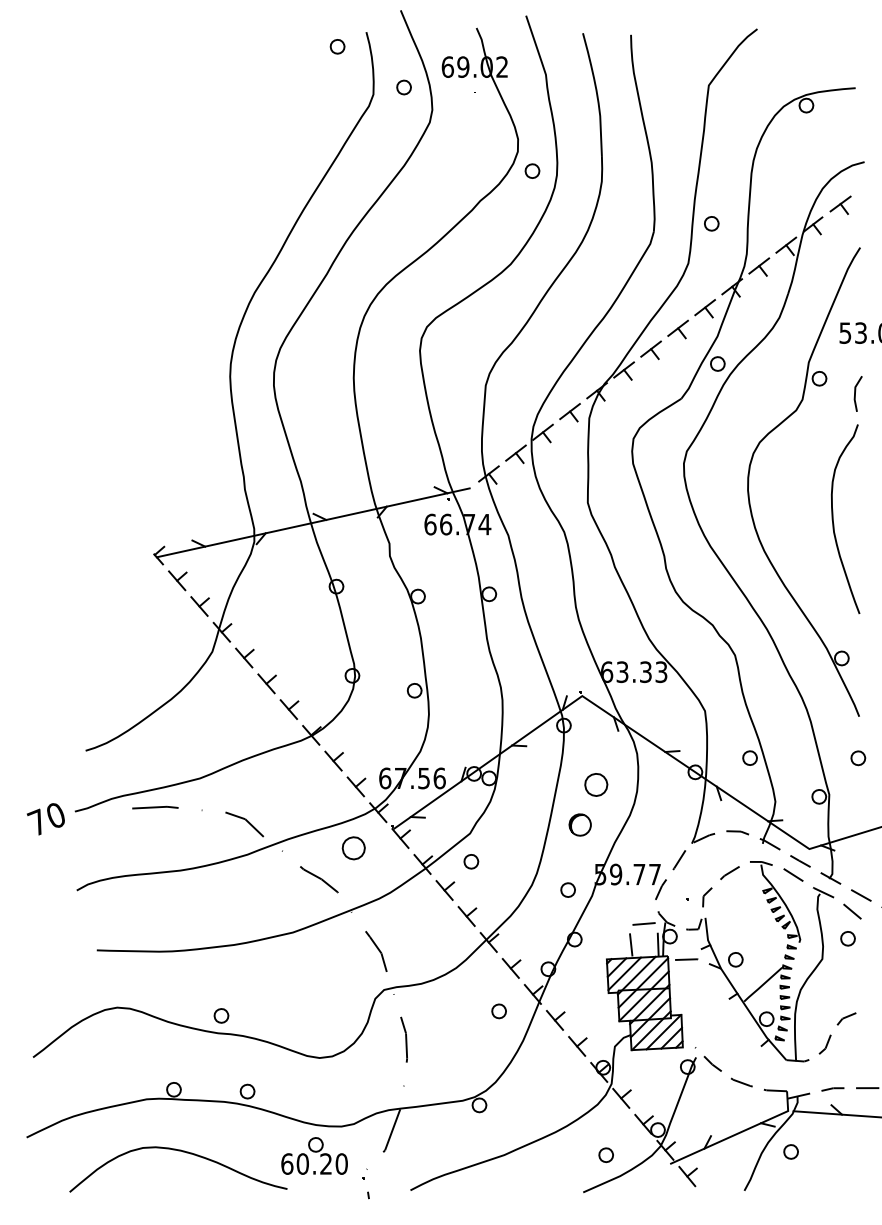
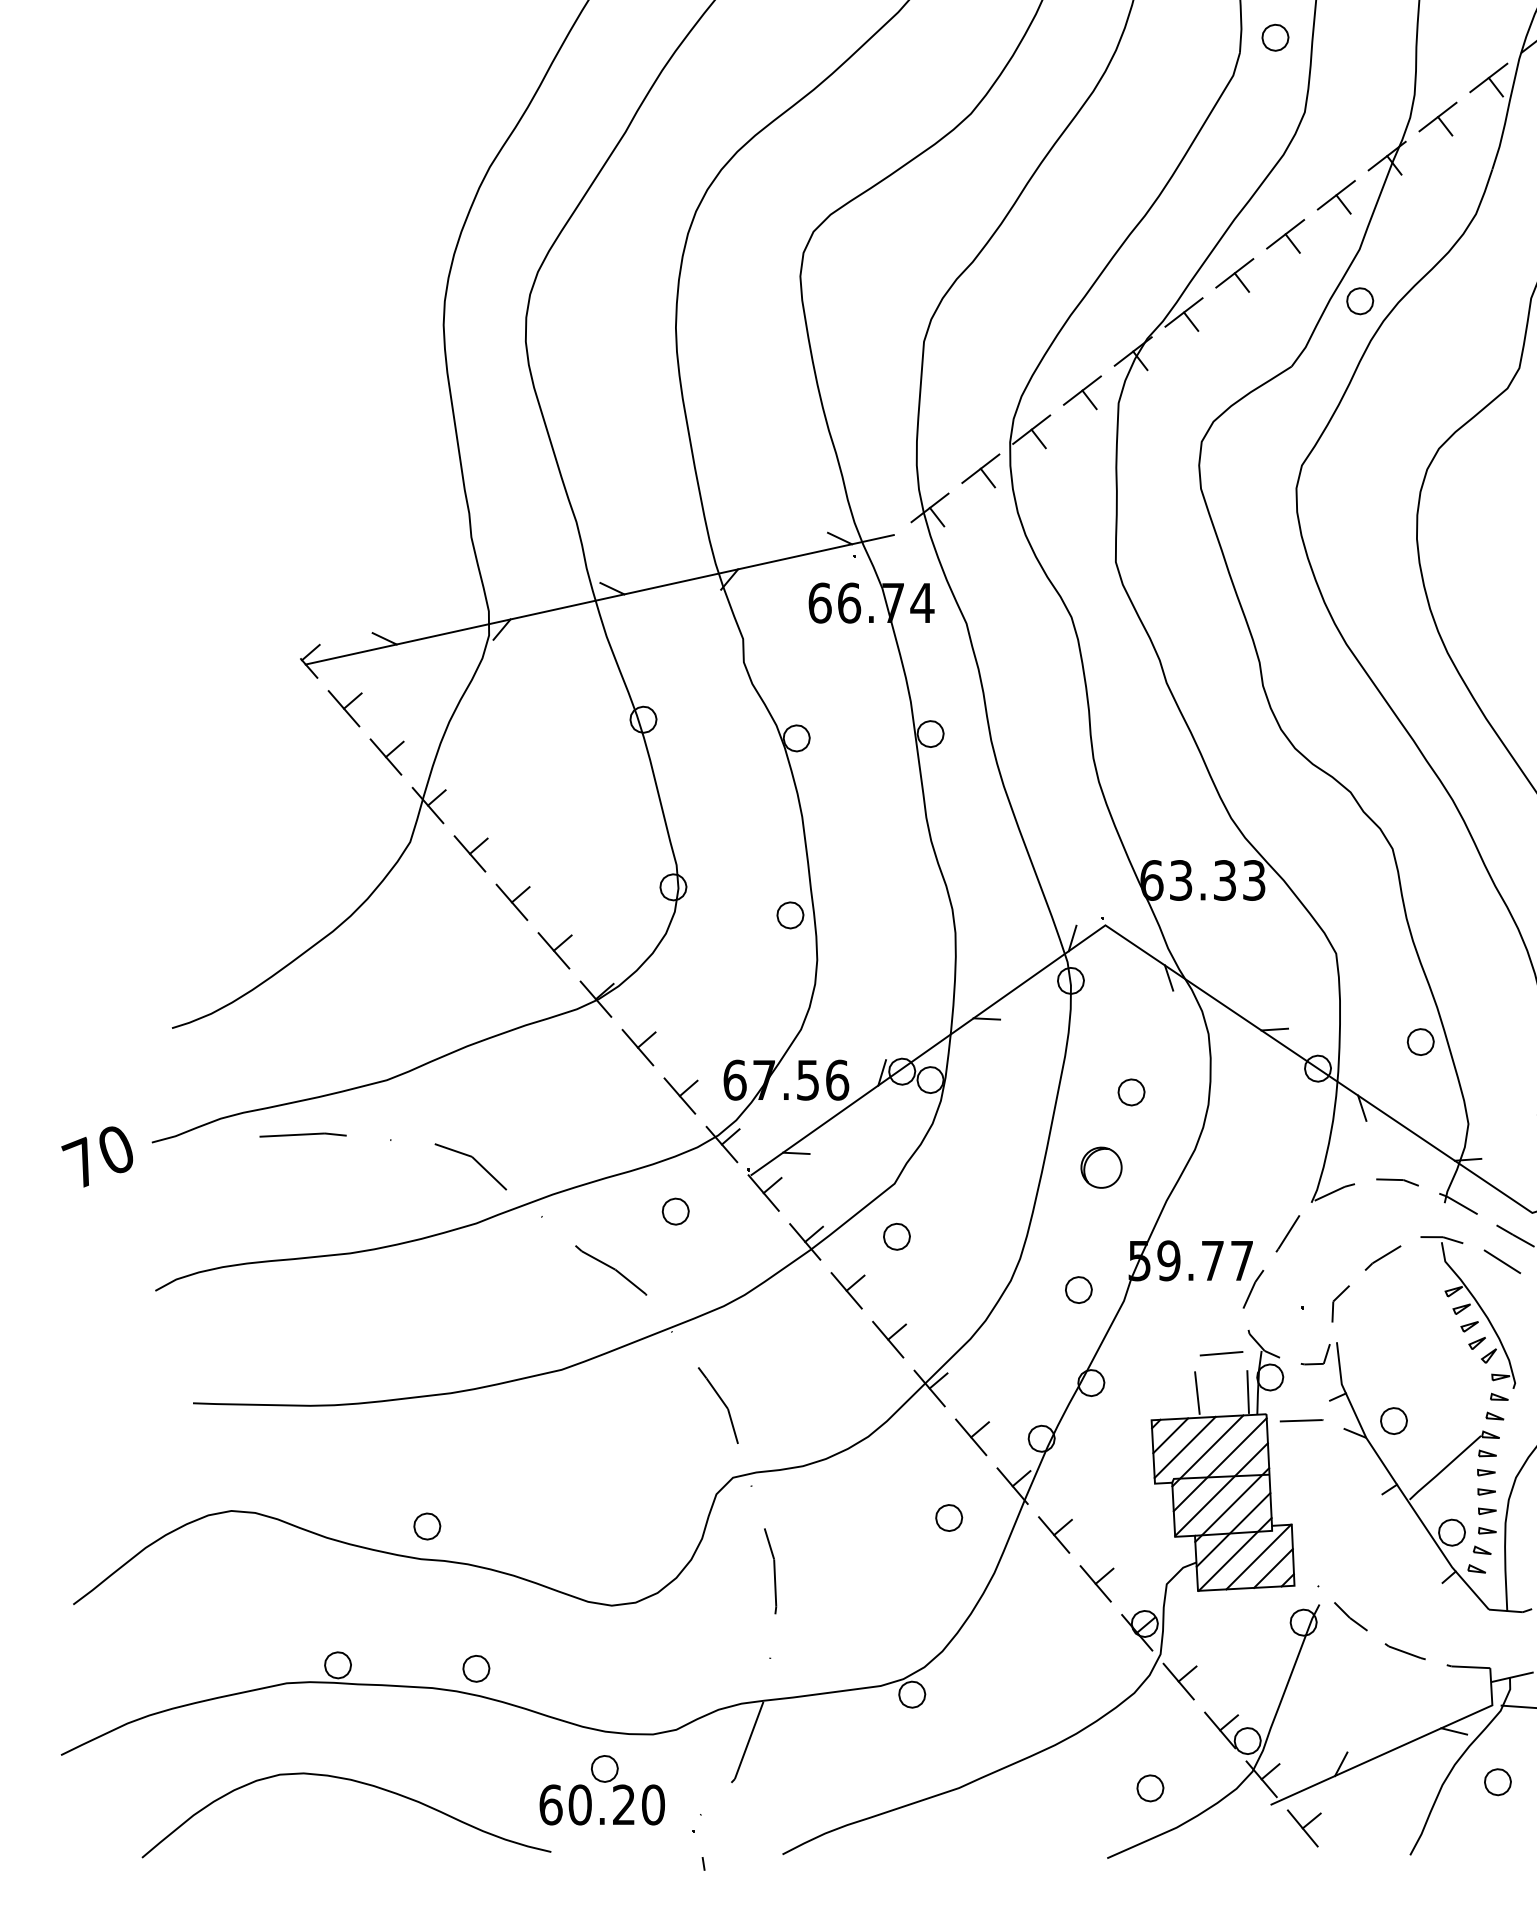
part: (711, 223) -> (1274, 37), moved
part: (595, 784) -> (1130, 1091), size x0.62
part: (353, 848) -> (675, 1211), size x0.62

